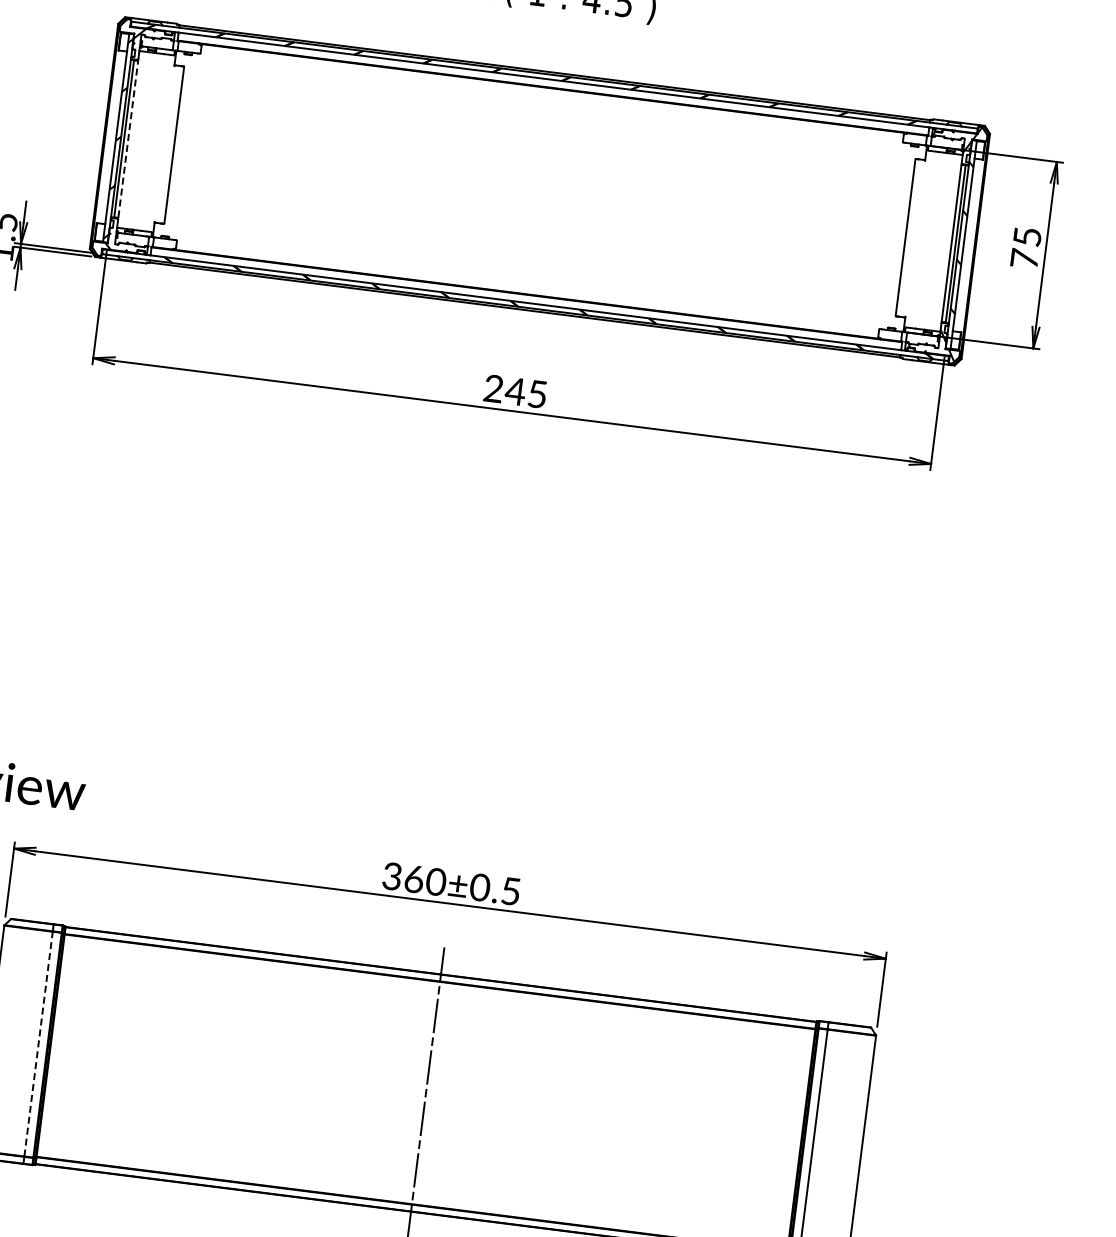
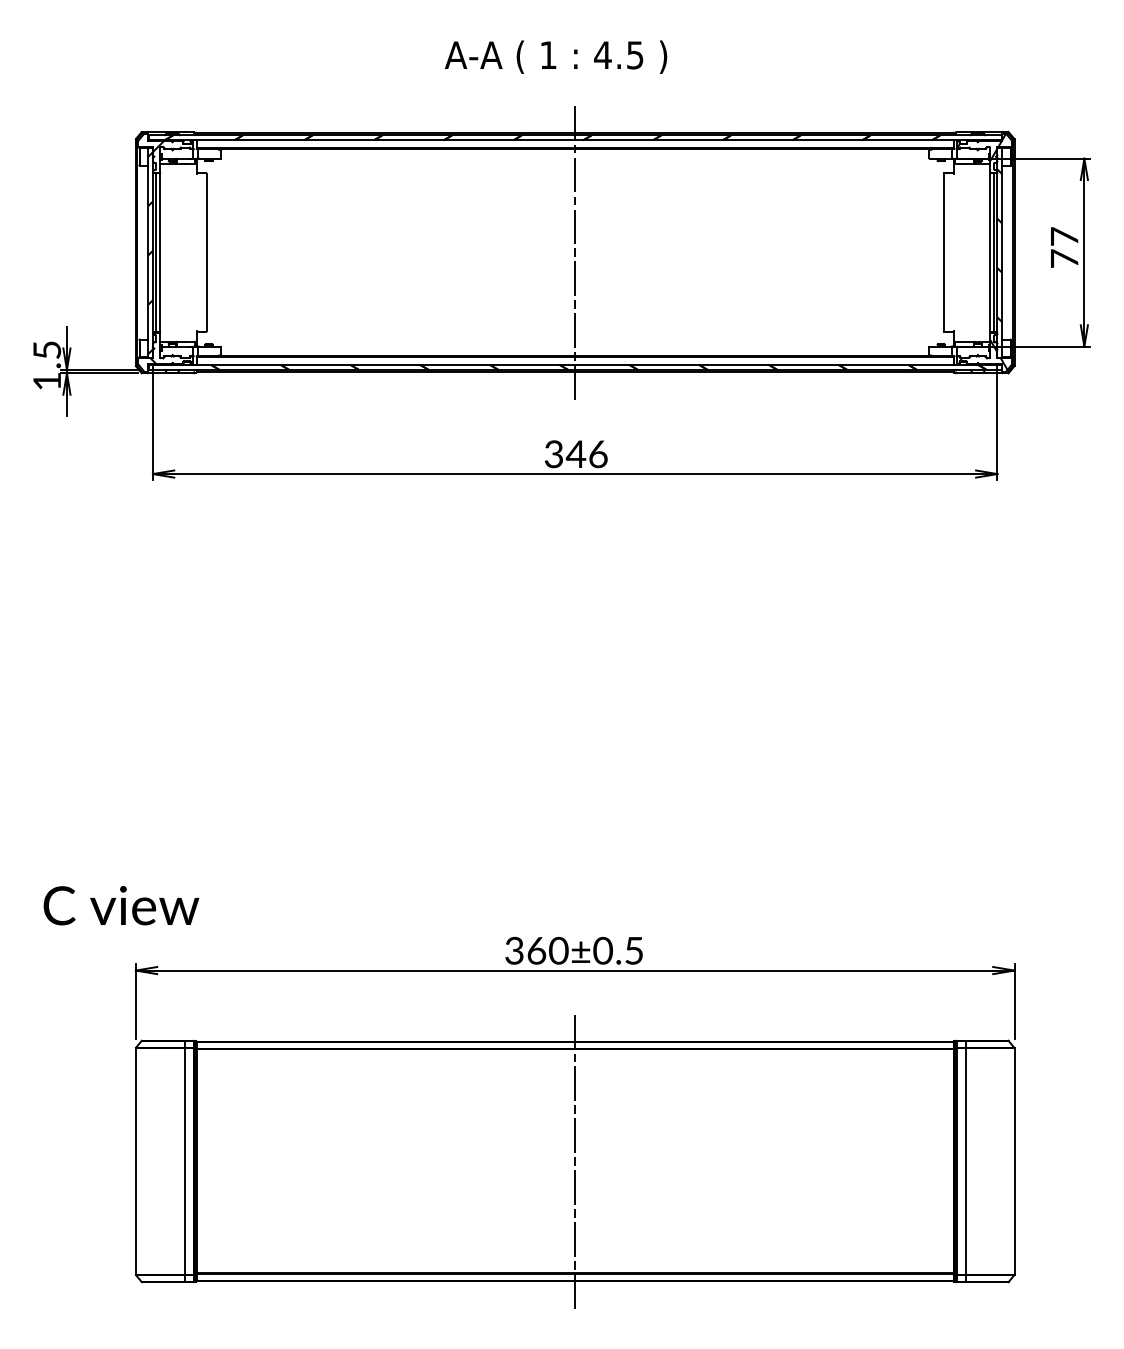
line: (128, 139) -> (160, 252), dashed -> solid
line: (540, 191) -> (575, 252), added
text: (1027, 236) -> (1064, 236), 75 -> 77
text: (514, 391) -> (575, 454), 245 -> 346
line: (38, 1043) -> (184, 1160), dashed -> solid

